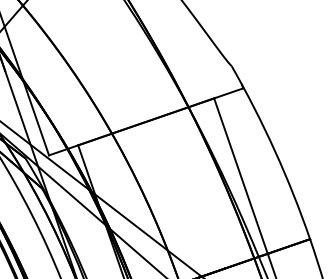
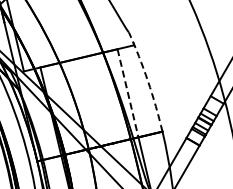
arc: (275, 151) -> (148, 81), solid -> dashed
line: (241, 176) -> (128, 93), solid -> dashed

